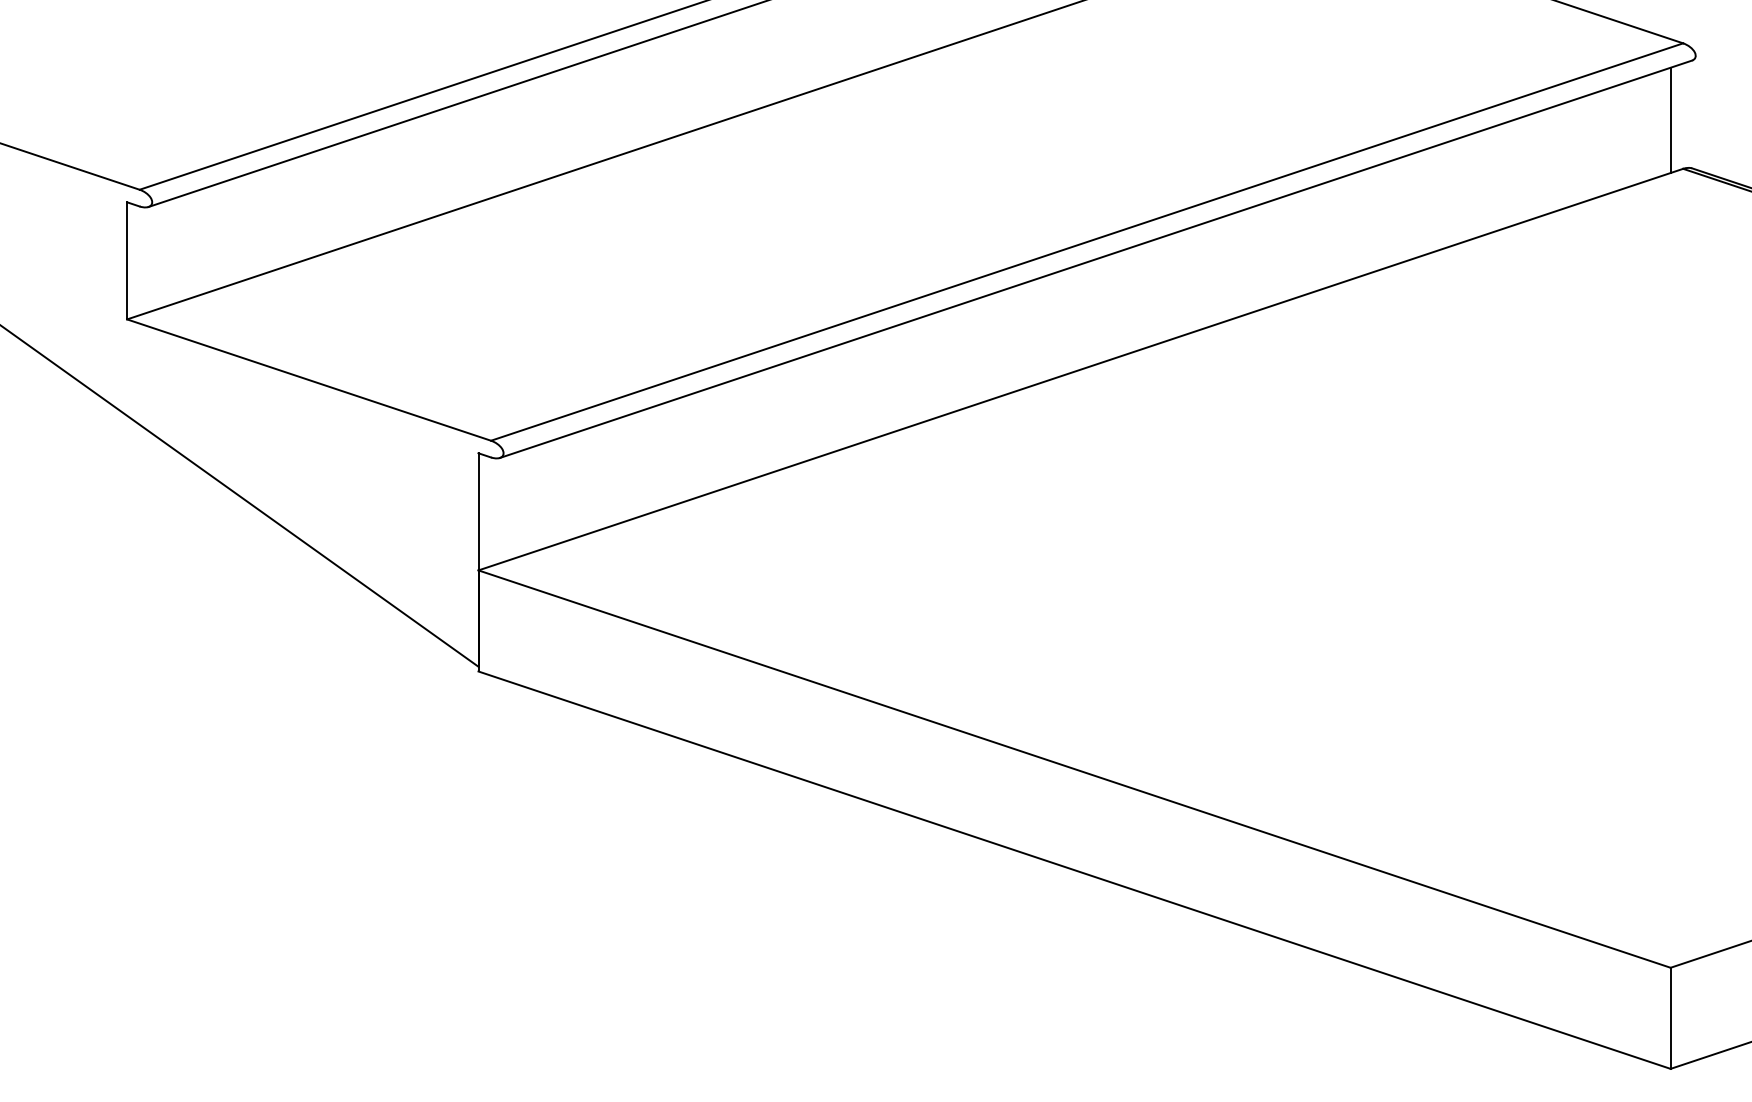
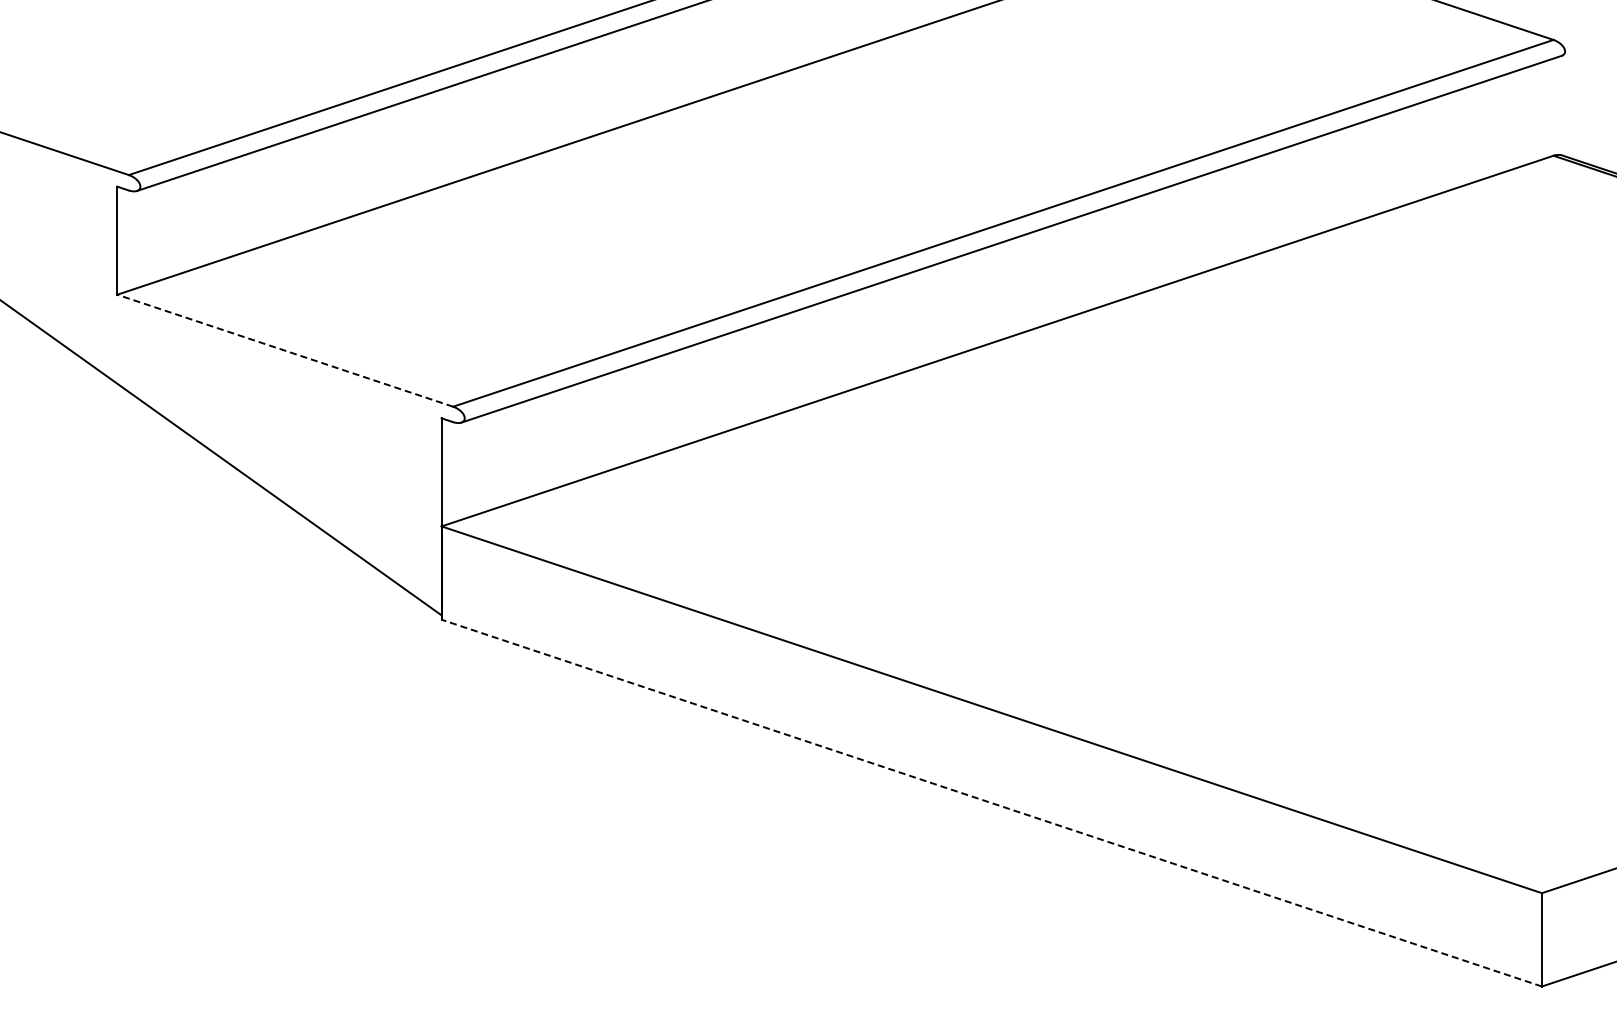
line: (1670, 119) -> (1541, 110), removed
line: (308, 379) -> (284, 350), solid -> dashed
line: (1074, 870) -> (991, 803), solid -> dashed

